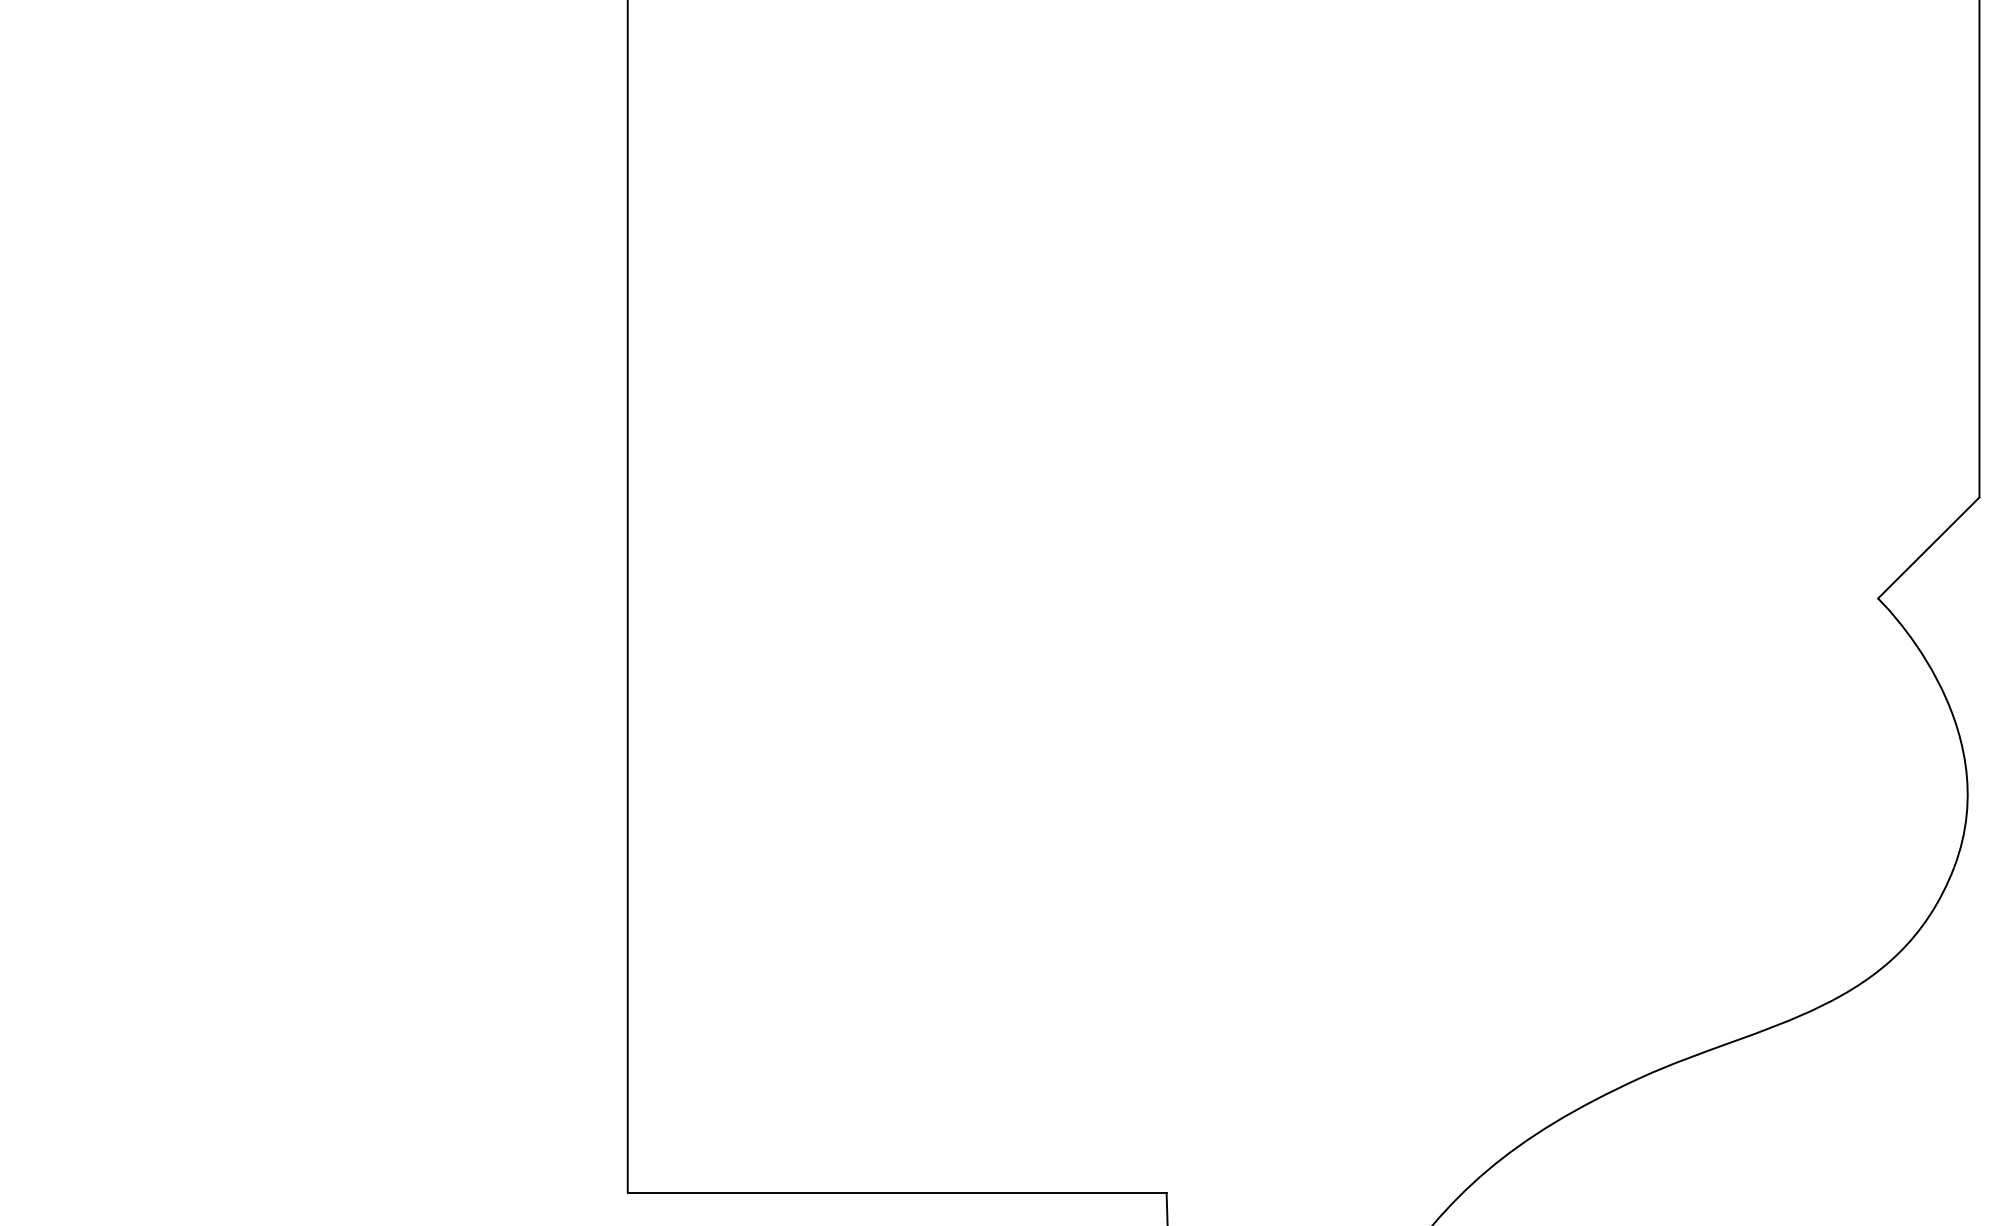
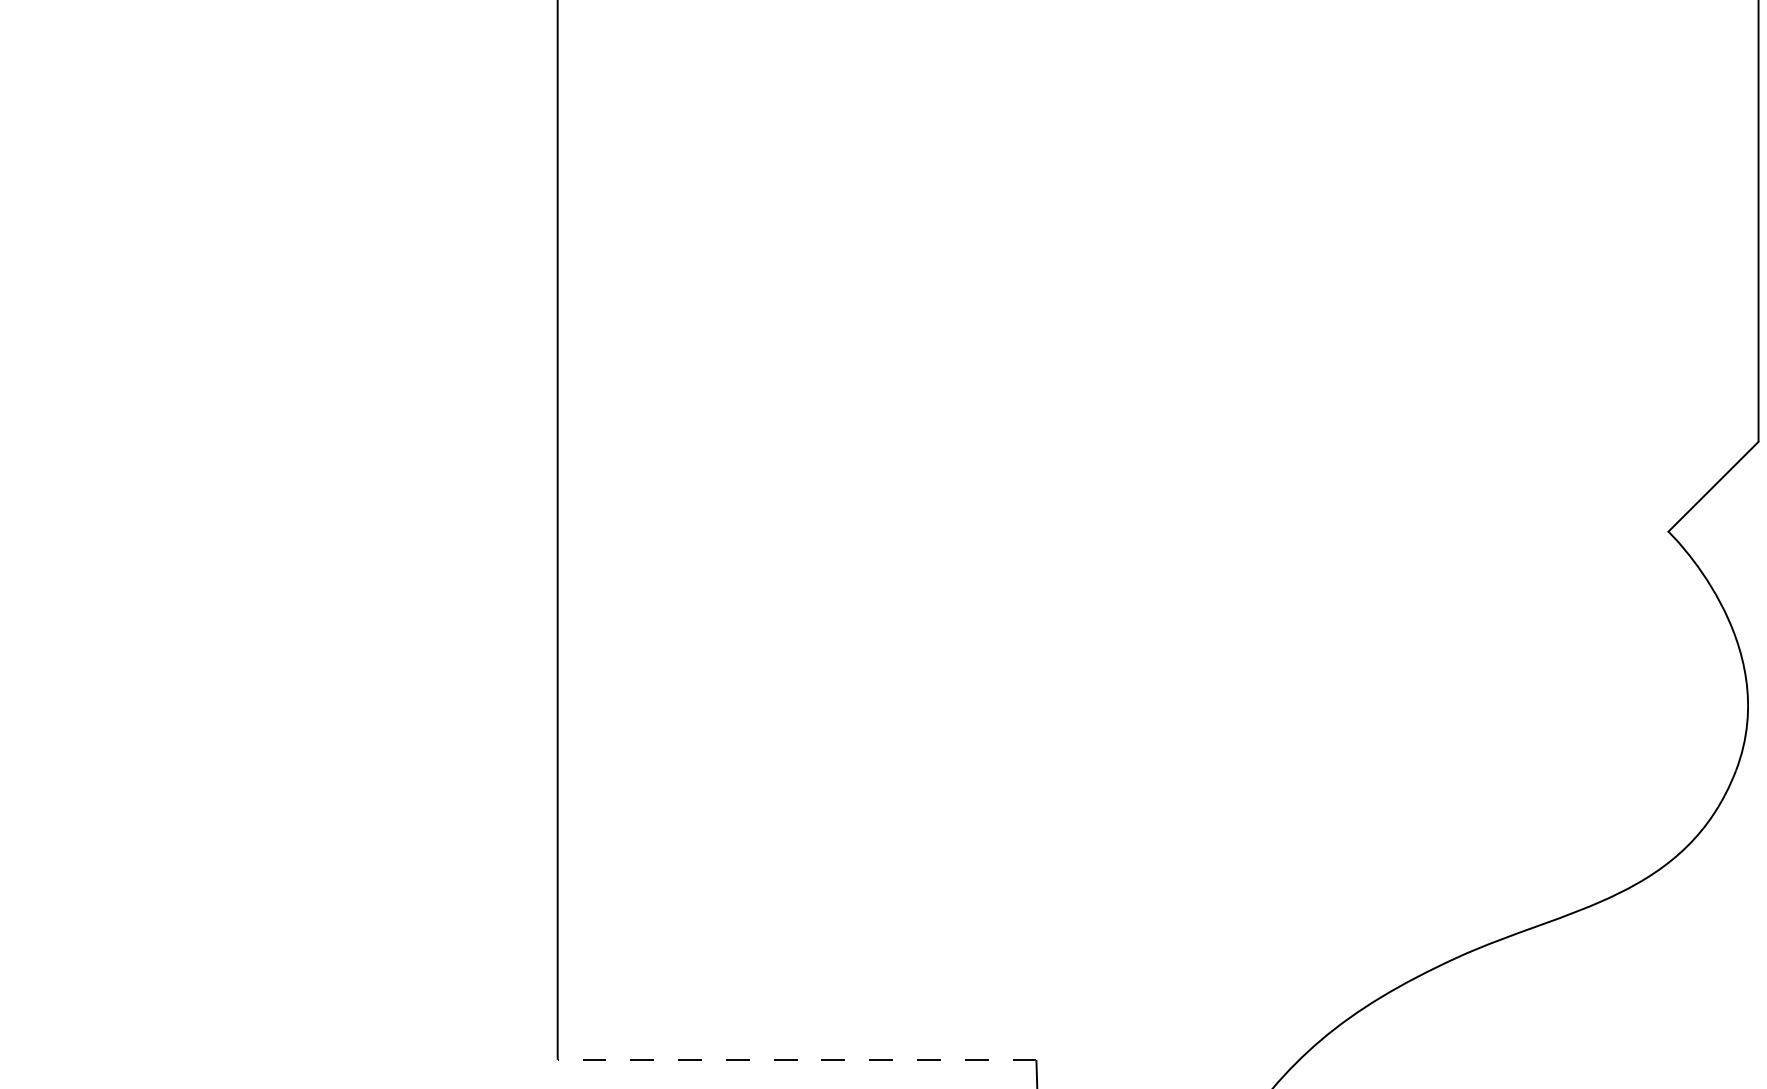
line: (896, 1193) -> (796, 1060), solid -> dashed

